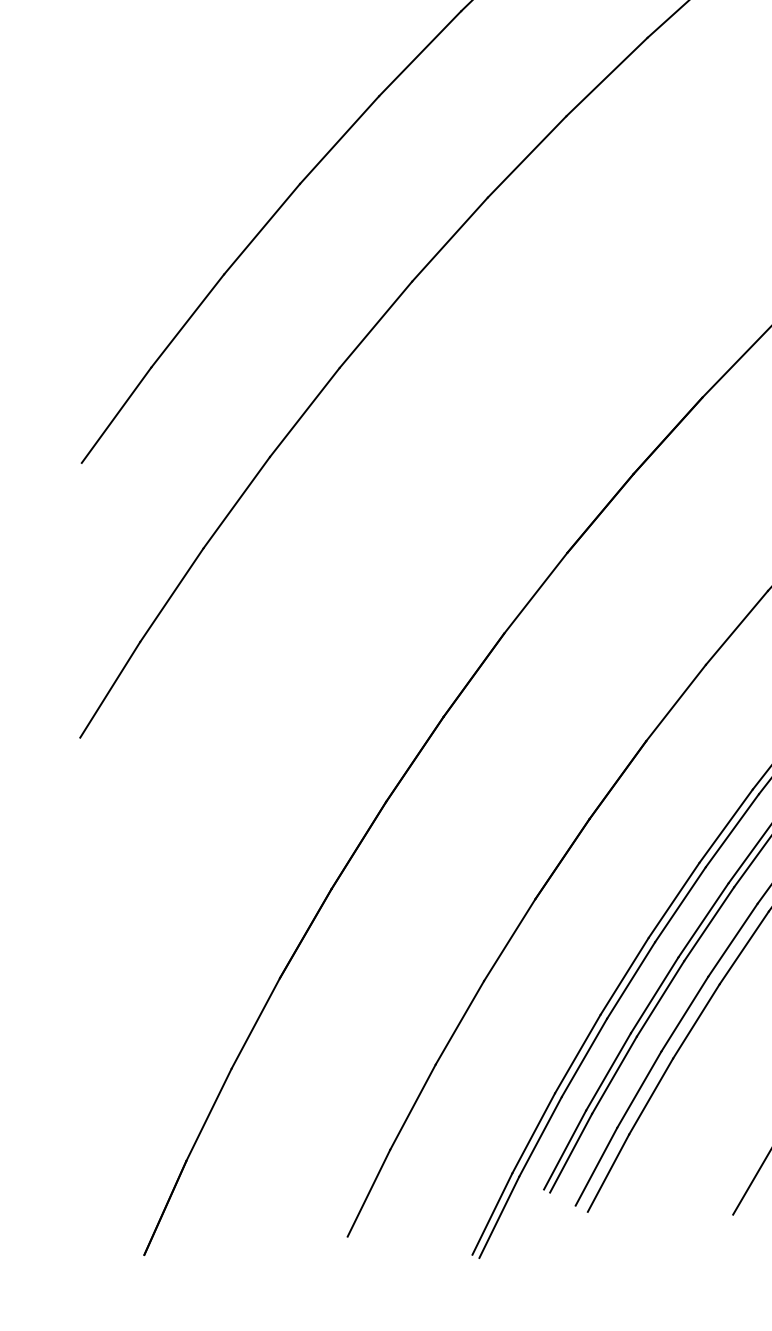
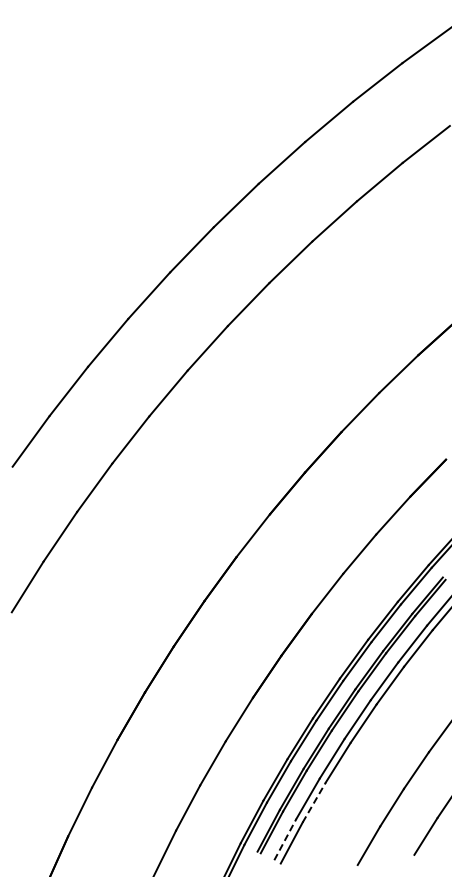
line: (651, 1094) -> (314, 801), solid -> dashed
line: (596, 1166) -> (285, 839), solid -> dashed

